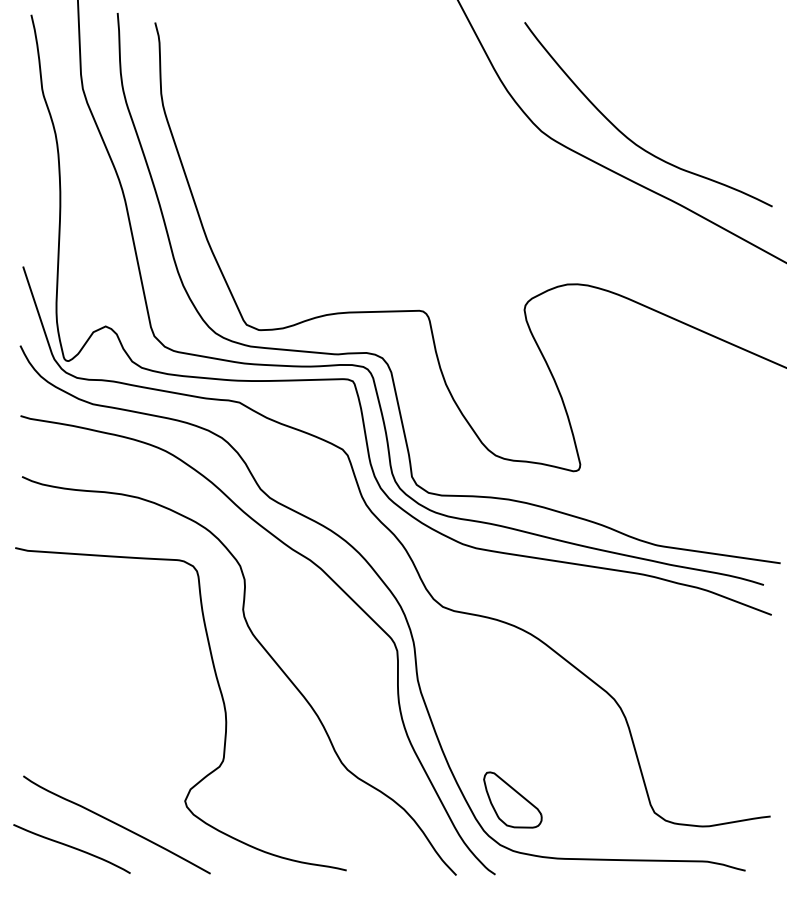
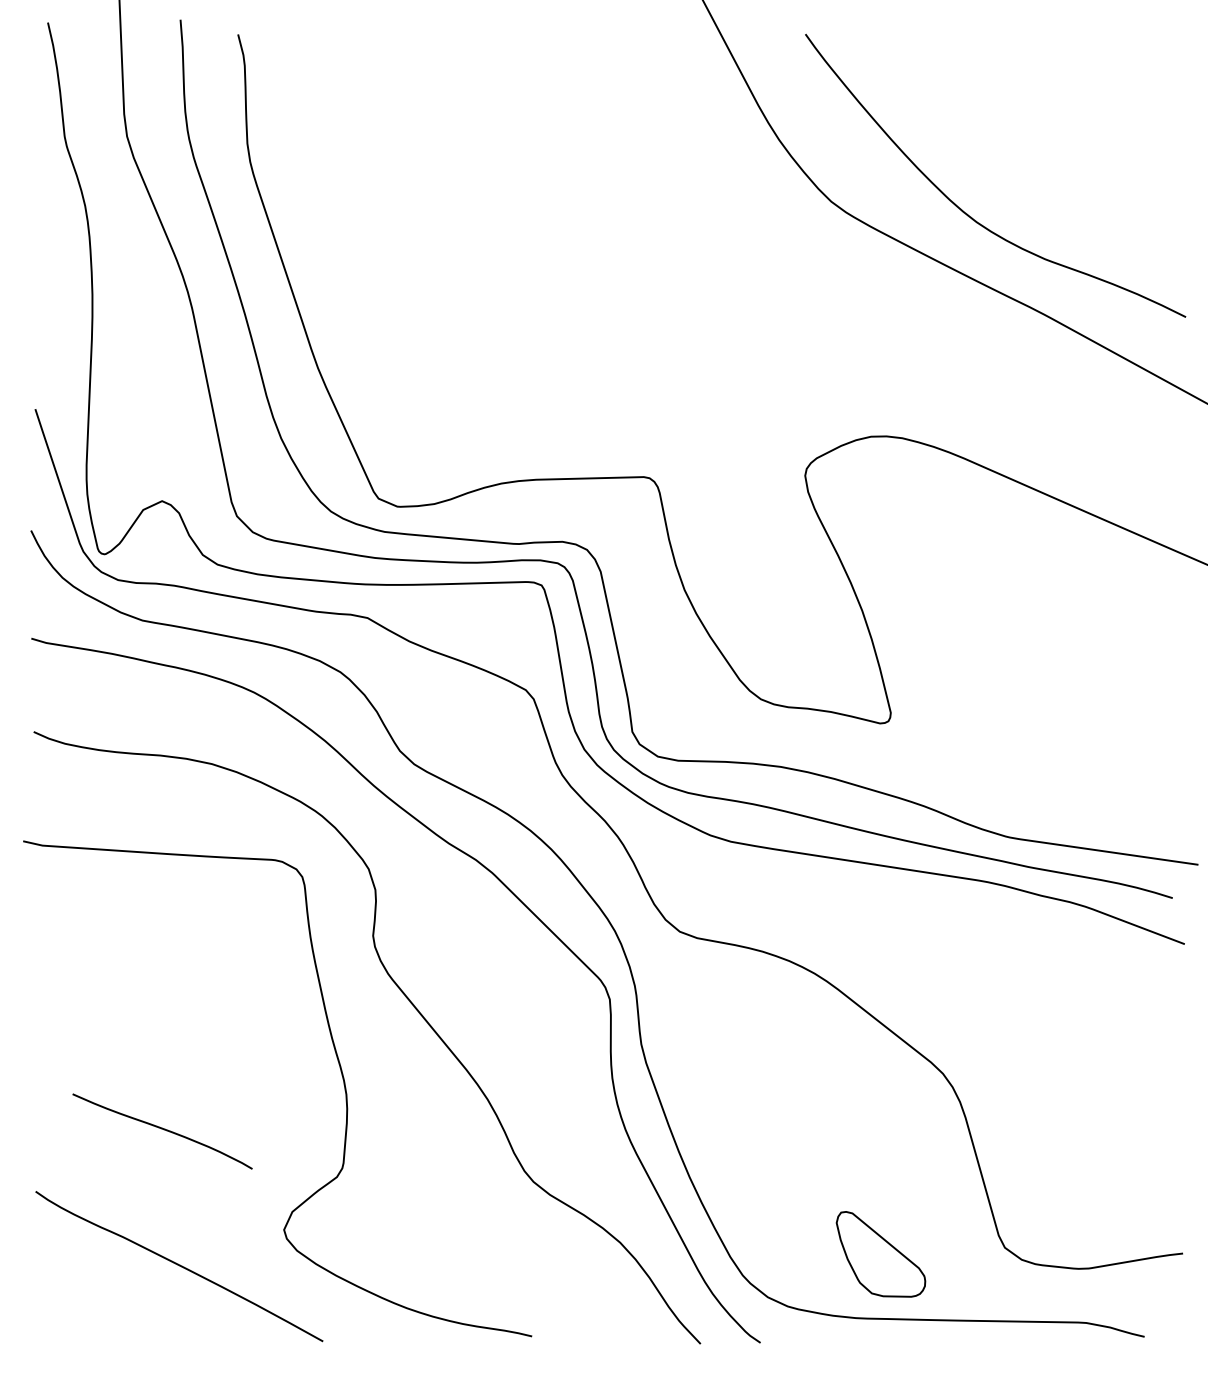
part: (512, 799) -> (880, 1253), moved
curve: (71, 847) -> (161, 1129), moved

